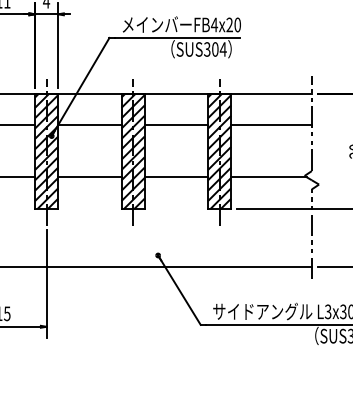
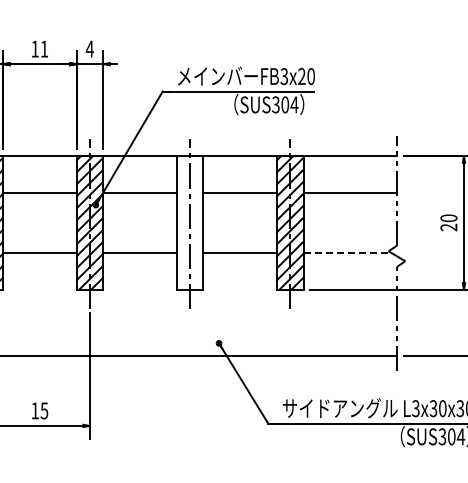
text: (214, 24) -> (284, 76), FB4x20 -> FB3x20
hatch: (132, 151) -> (189, 222), removed
line: (269, 176) -> (347, 252), solid -> dashed

